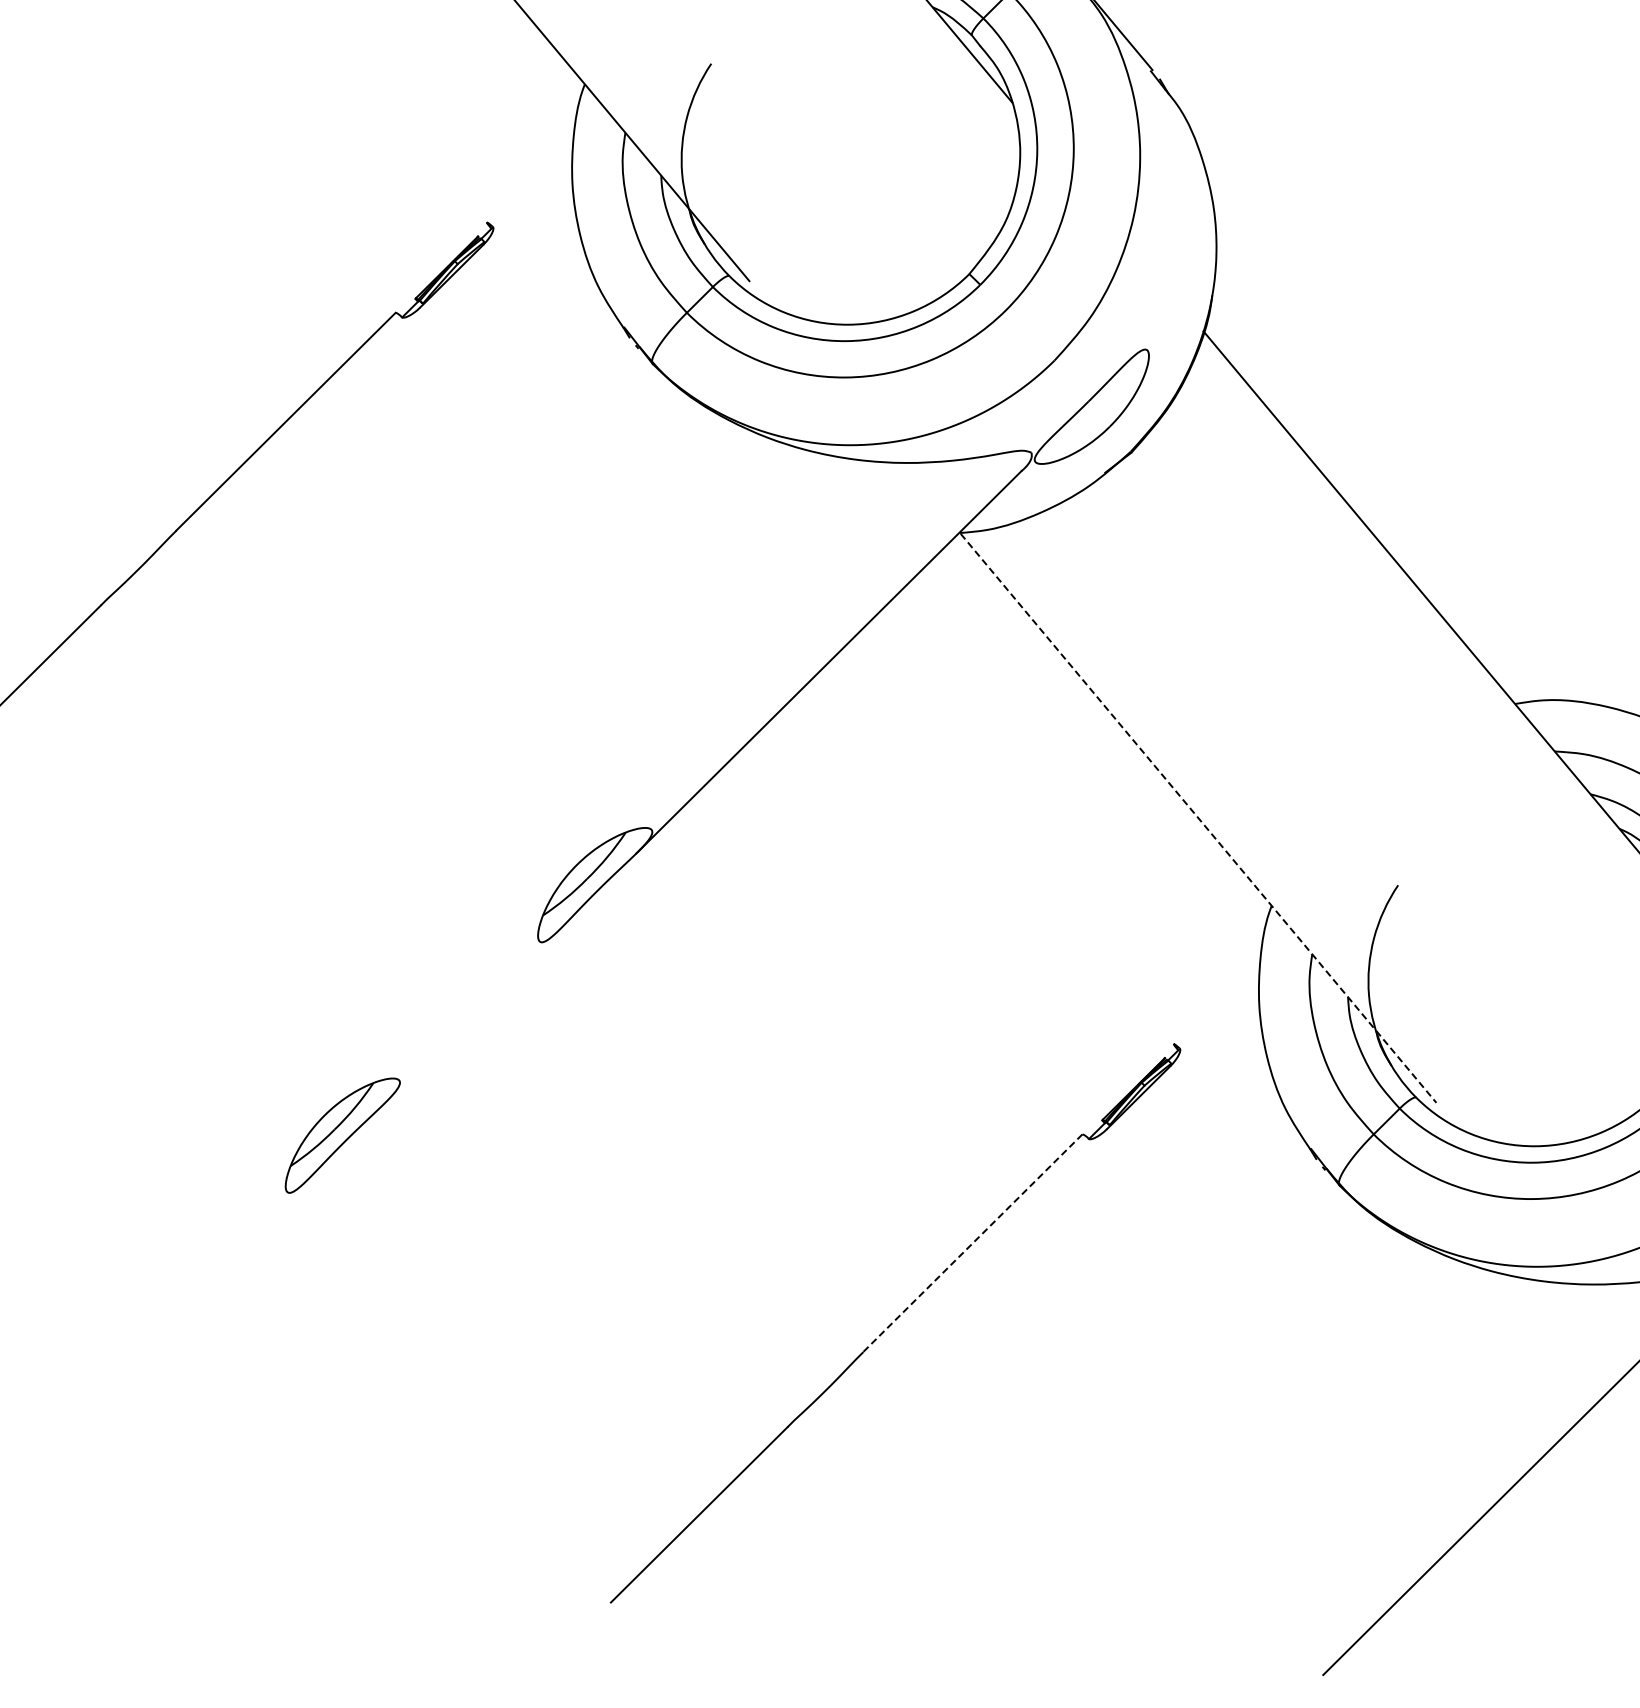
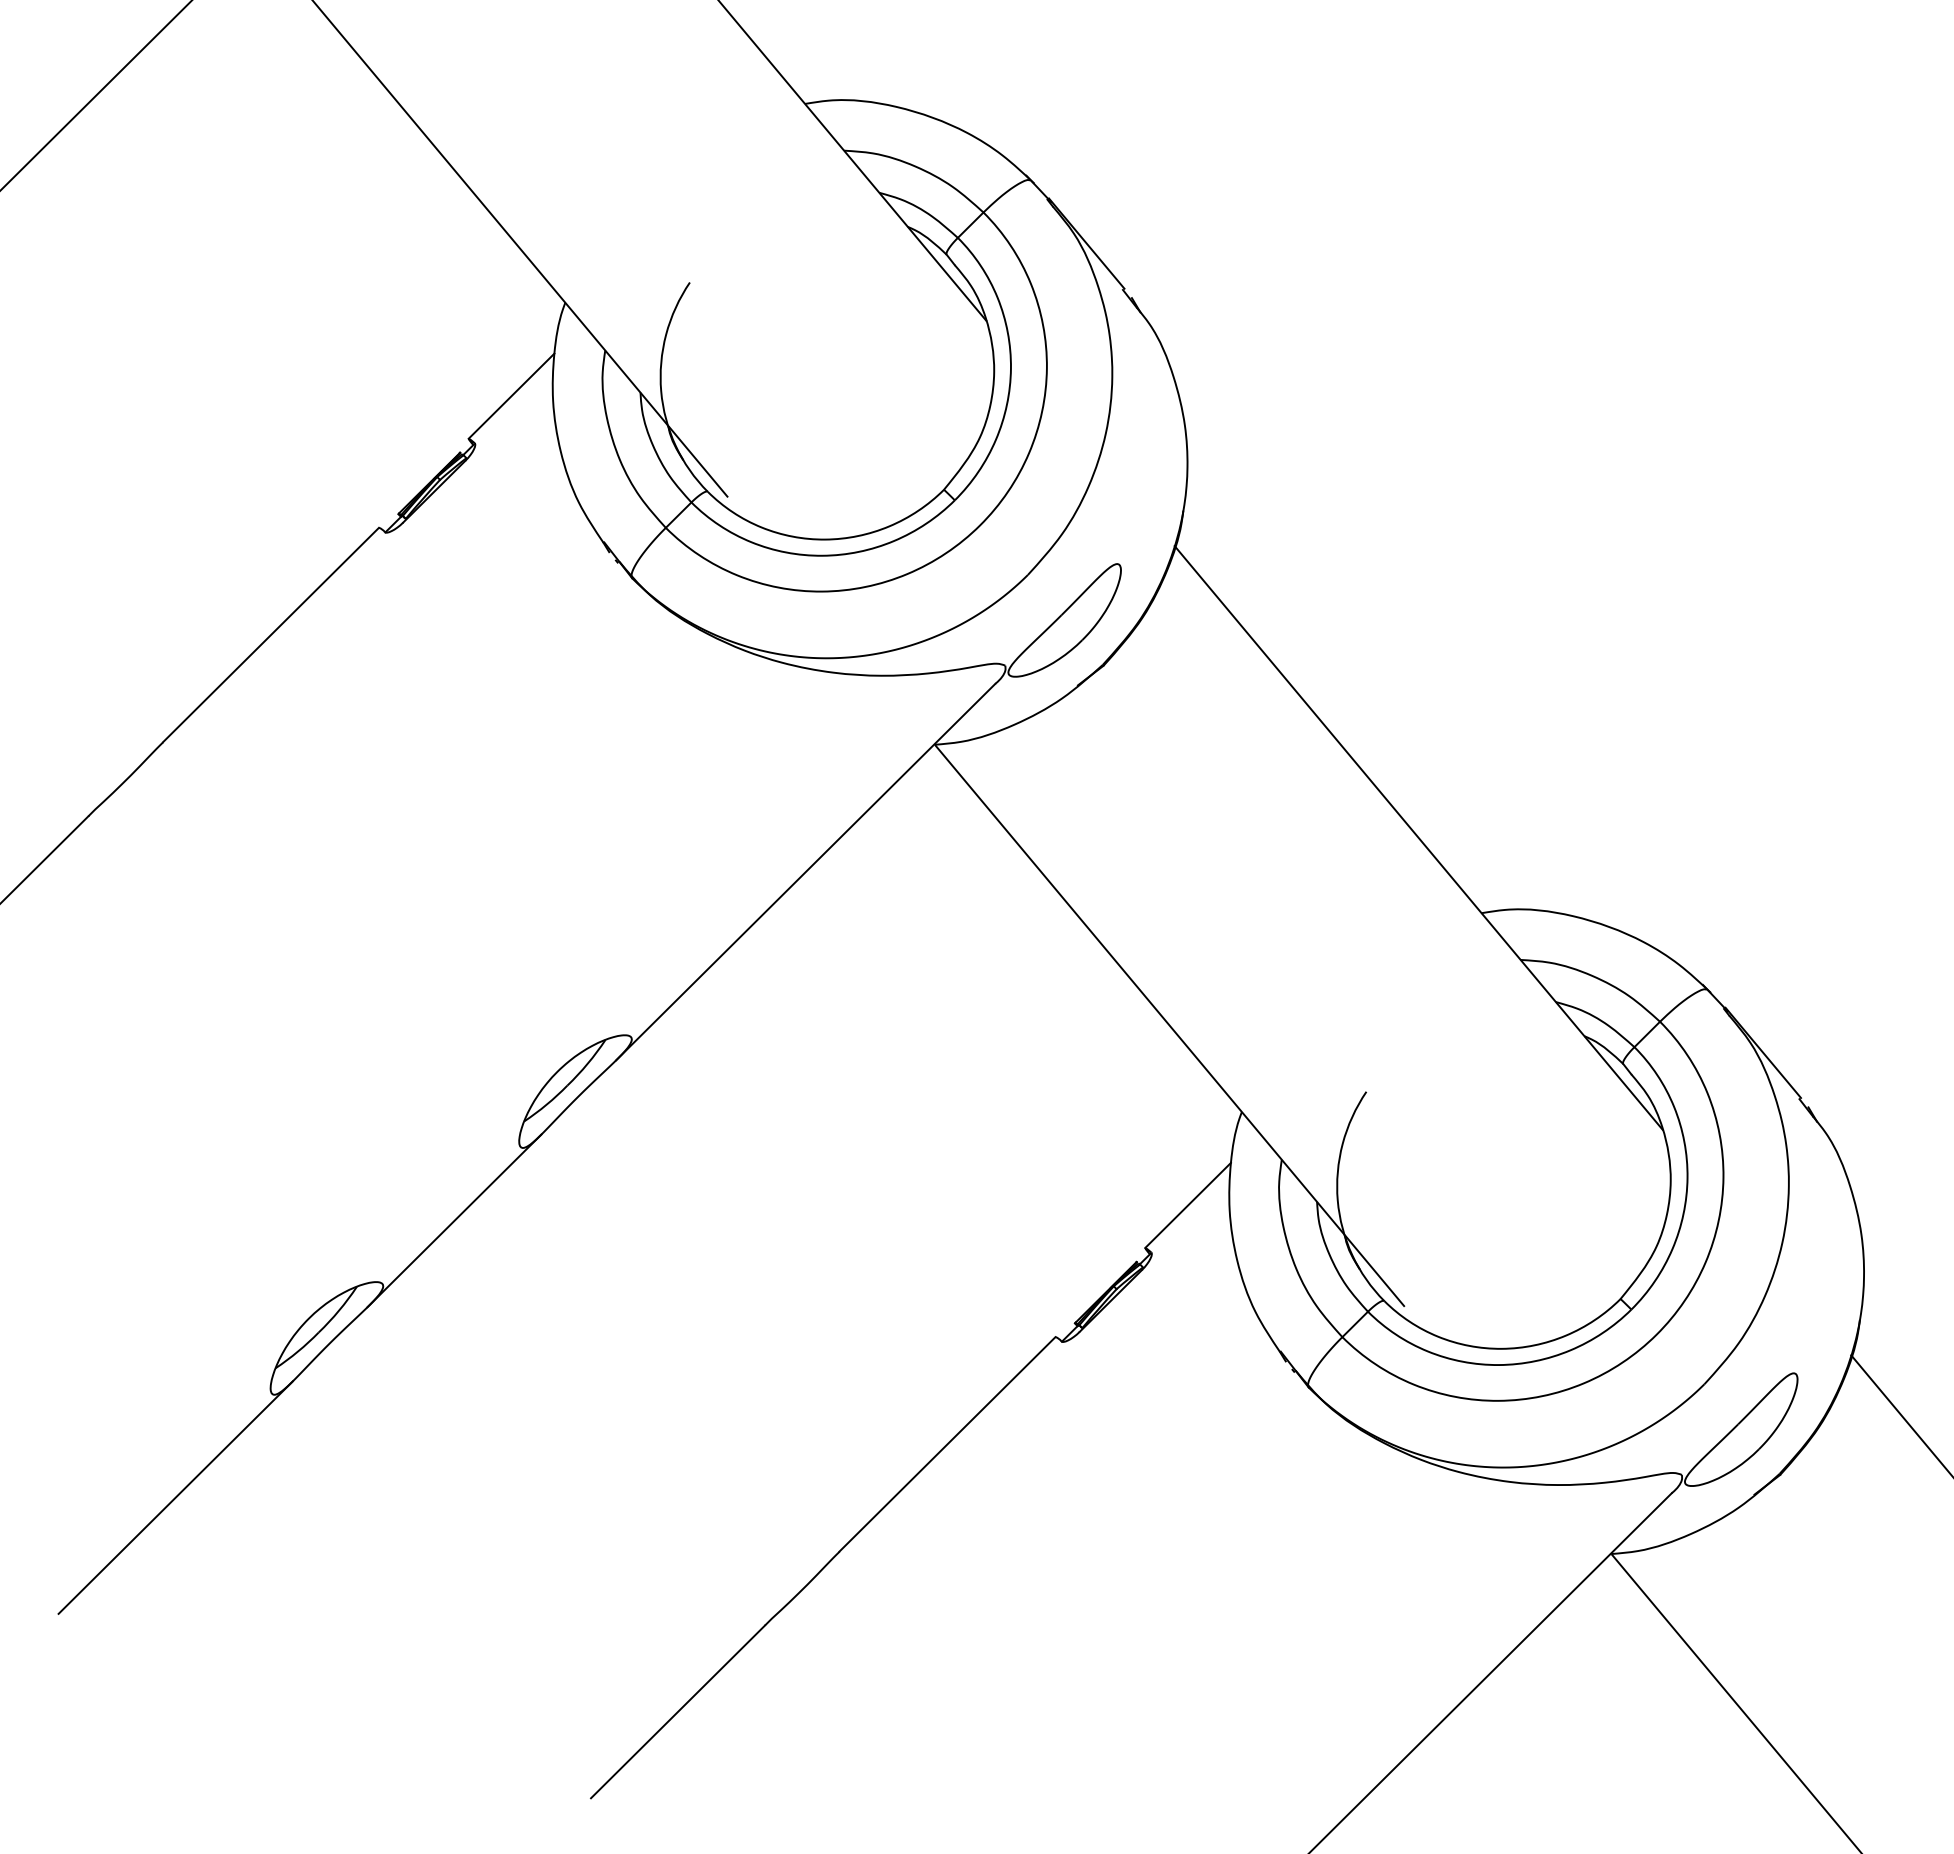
line: (530, 178) -> (511, 395), added
line: (1199, 819) -> (1170, 1026), dashed -> solid
line: (1216, 999) -> (1187, 1204), added
line: (472, 1015) -> (454, 1220), added
line: (972, 1243) -> (947, 1444), dashed -> solid
line: (189, 1297) -> (175, 1497), added

